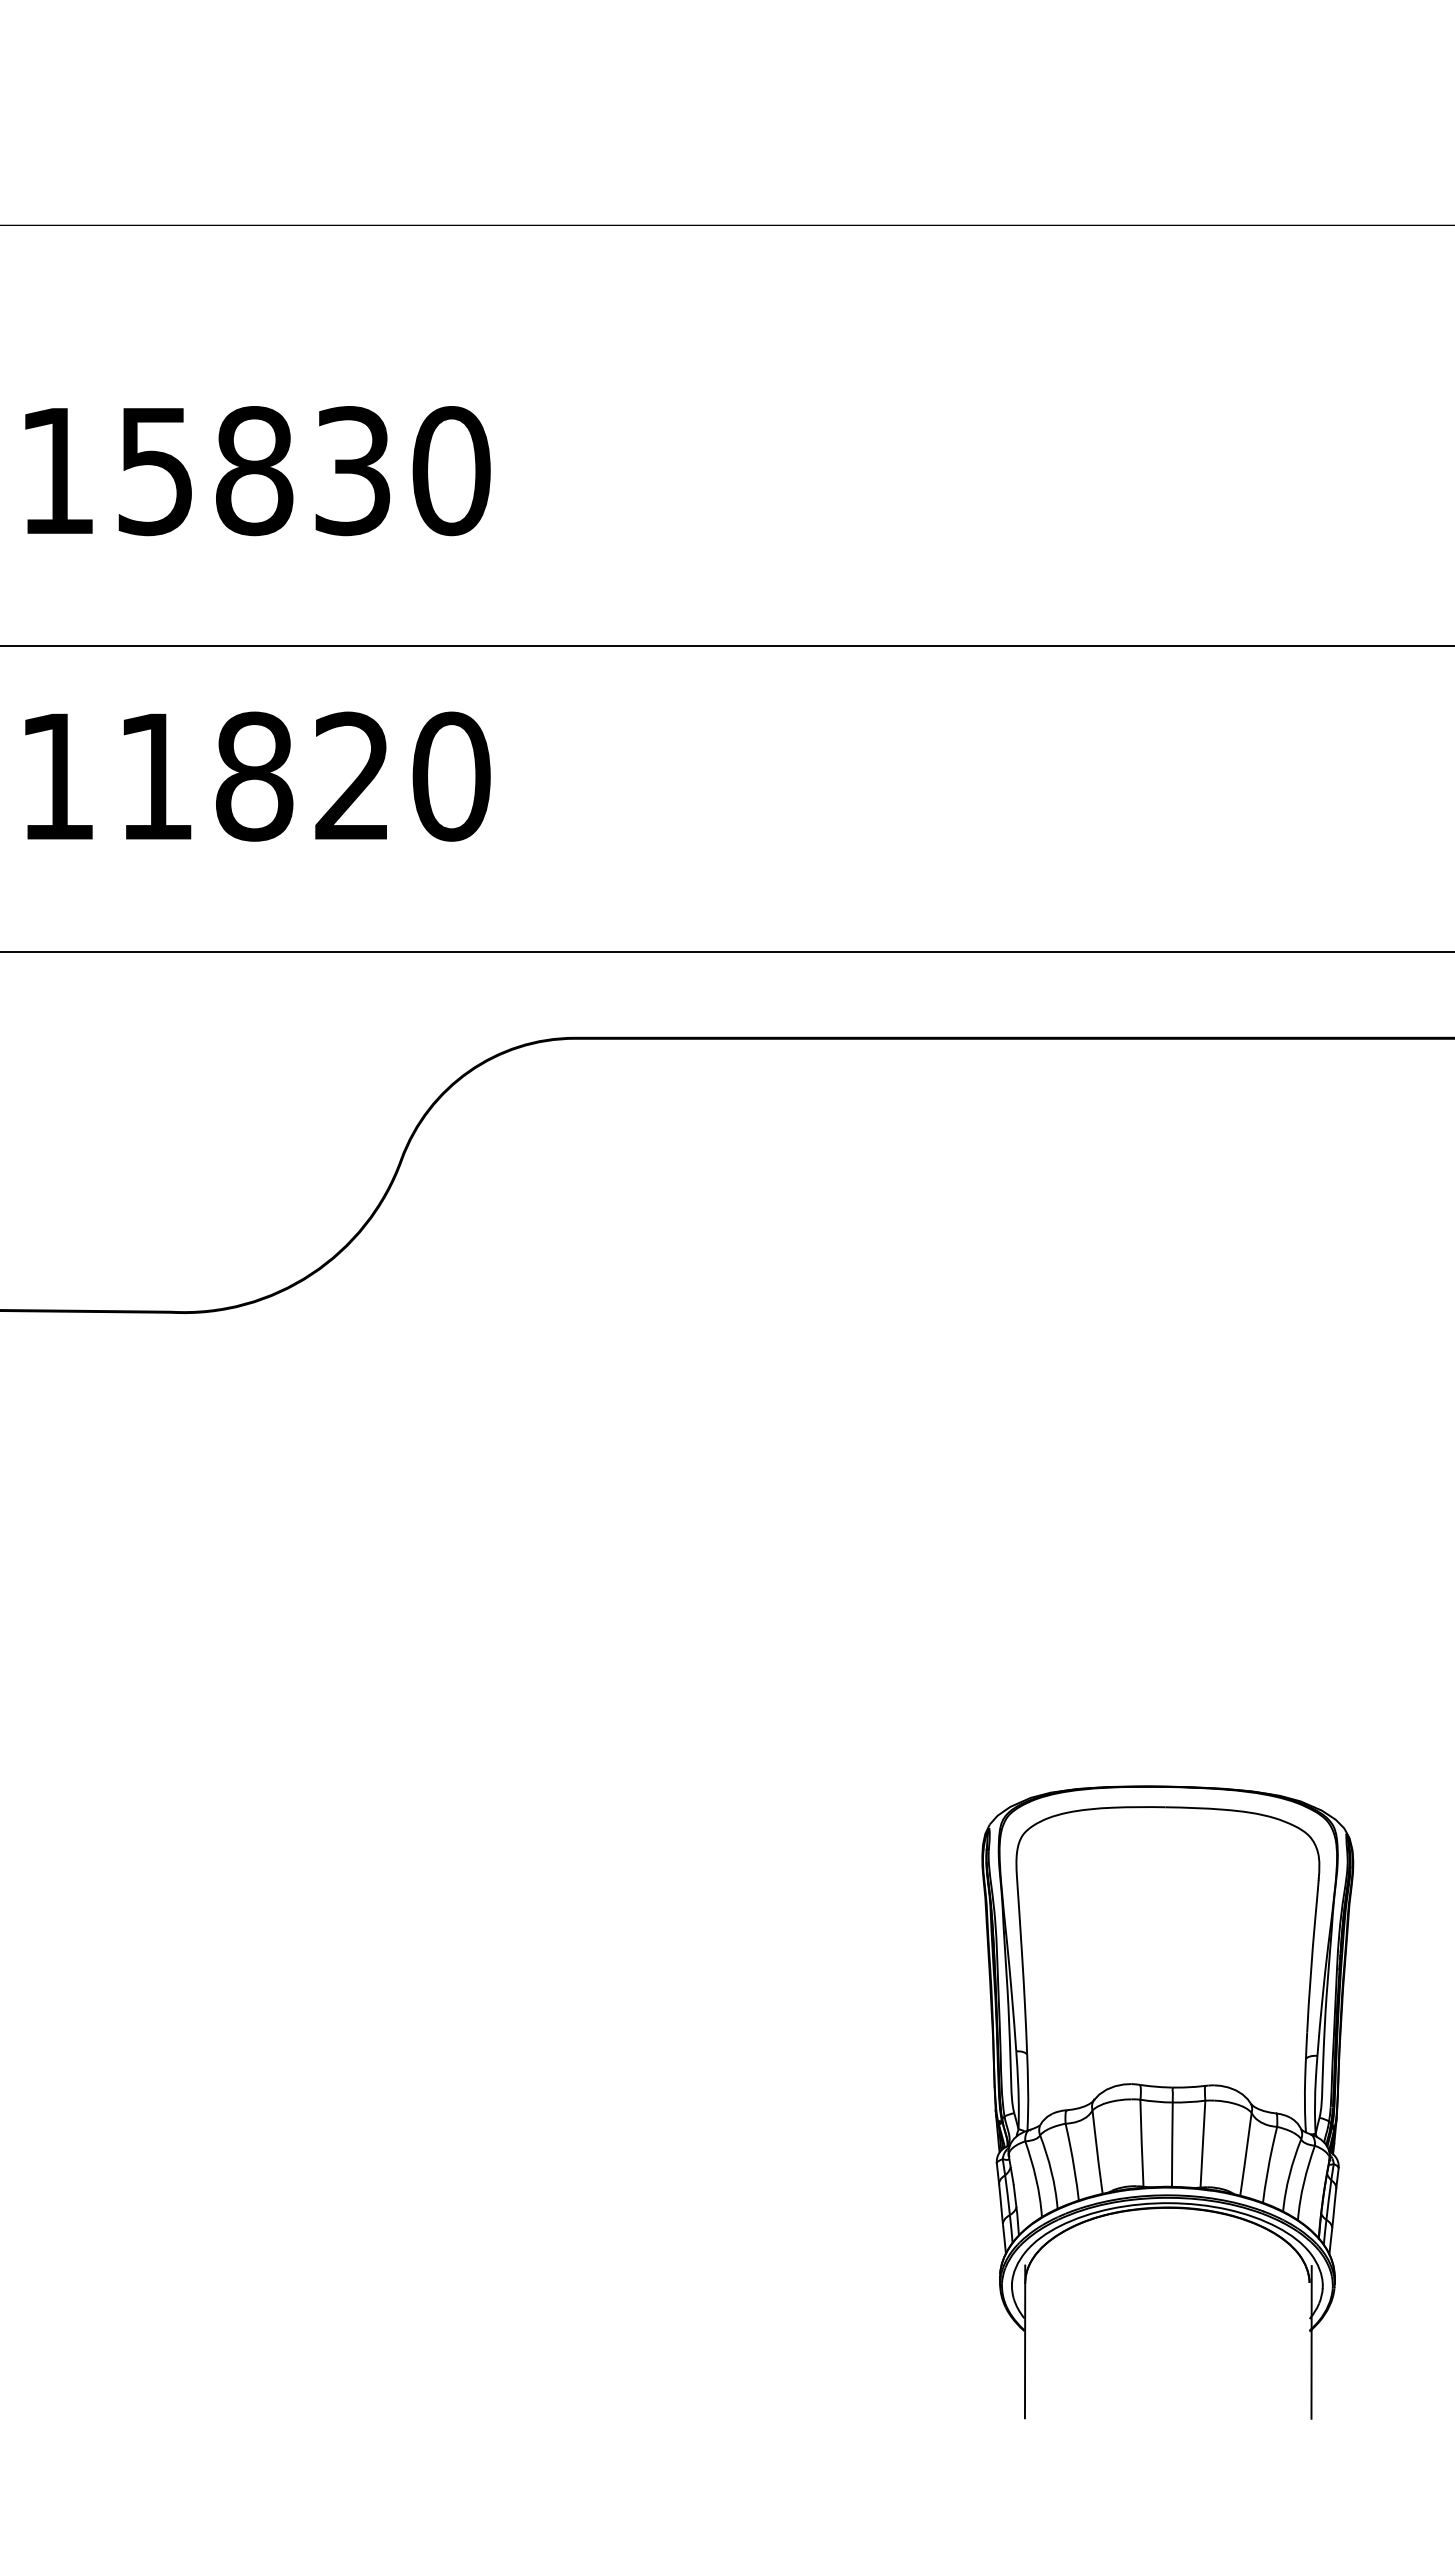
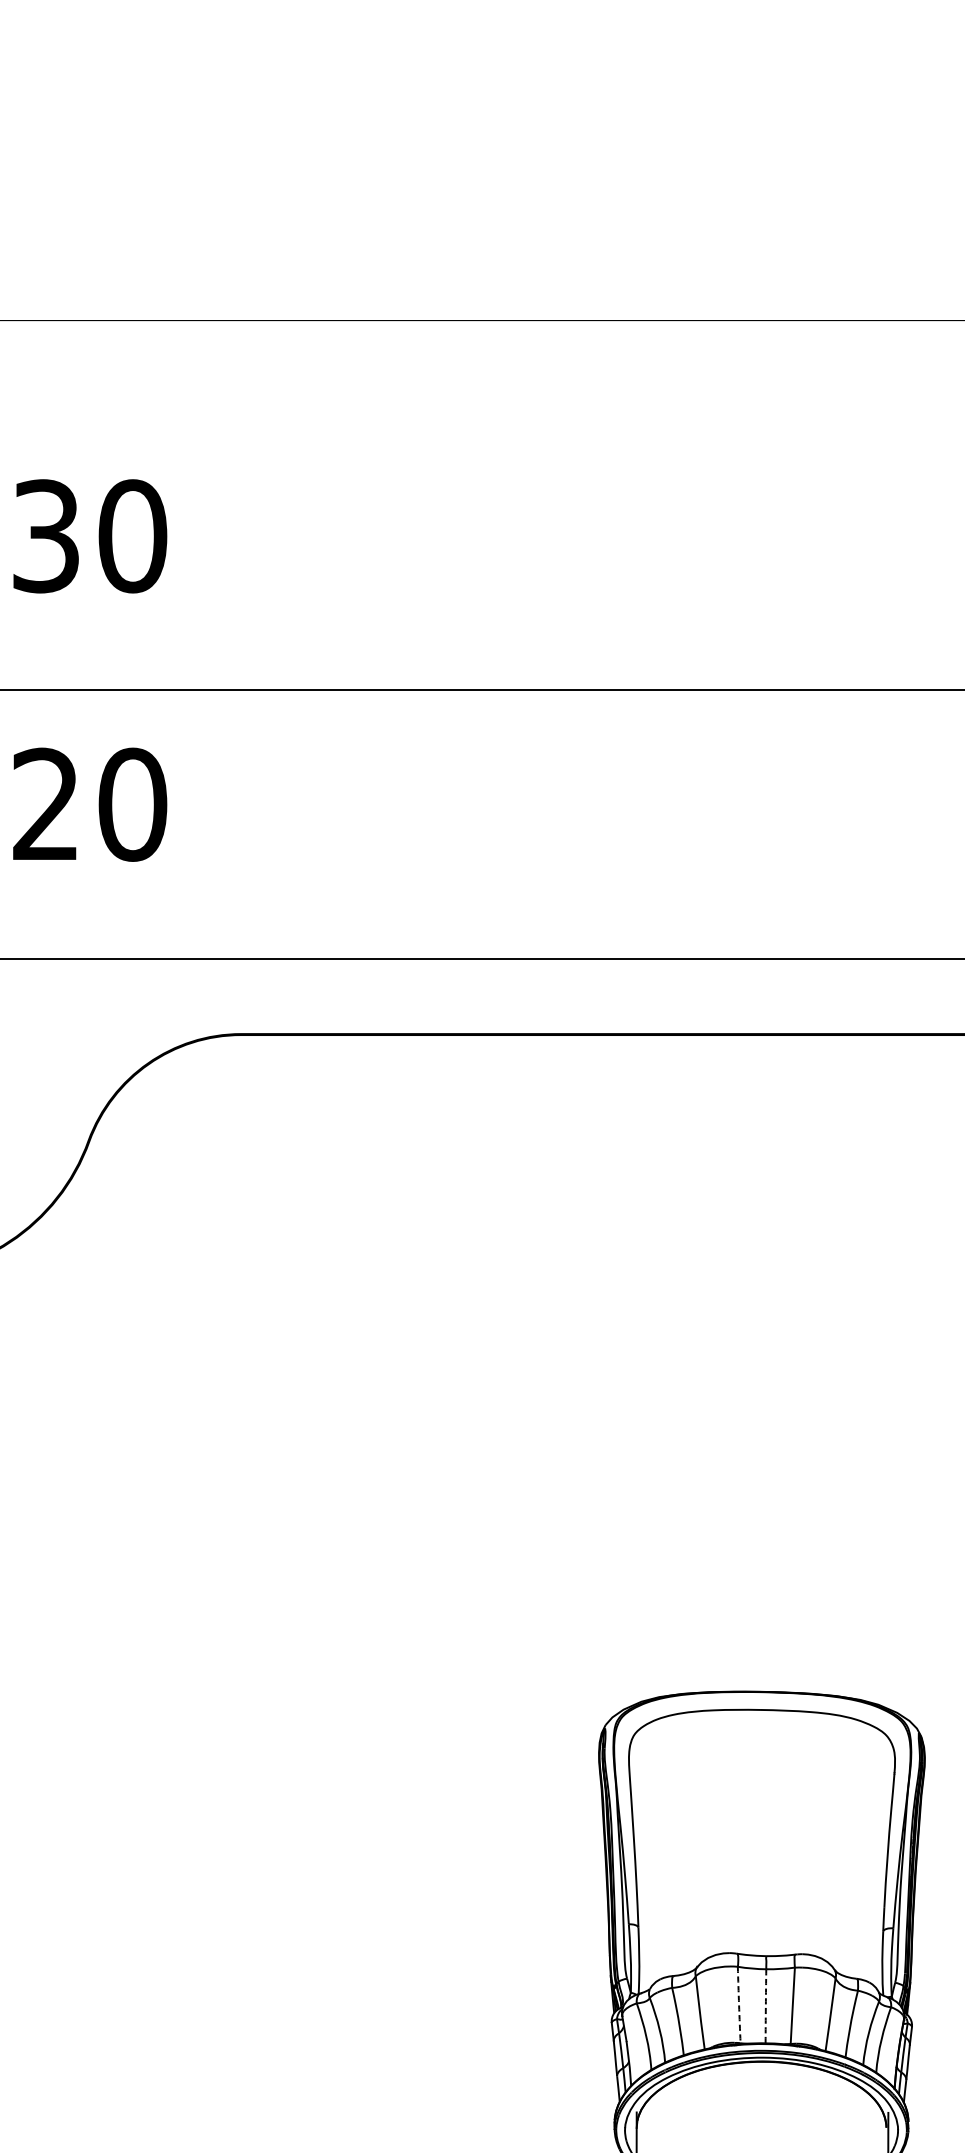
arc: (1141, 2143) -> (738, 2005), solid -> dashed
arc: (1172, 2144) -> (766, 2006), solid -> dashed

